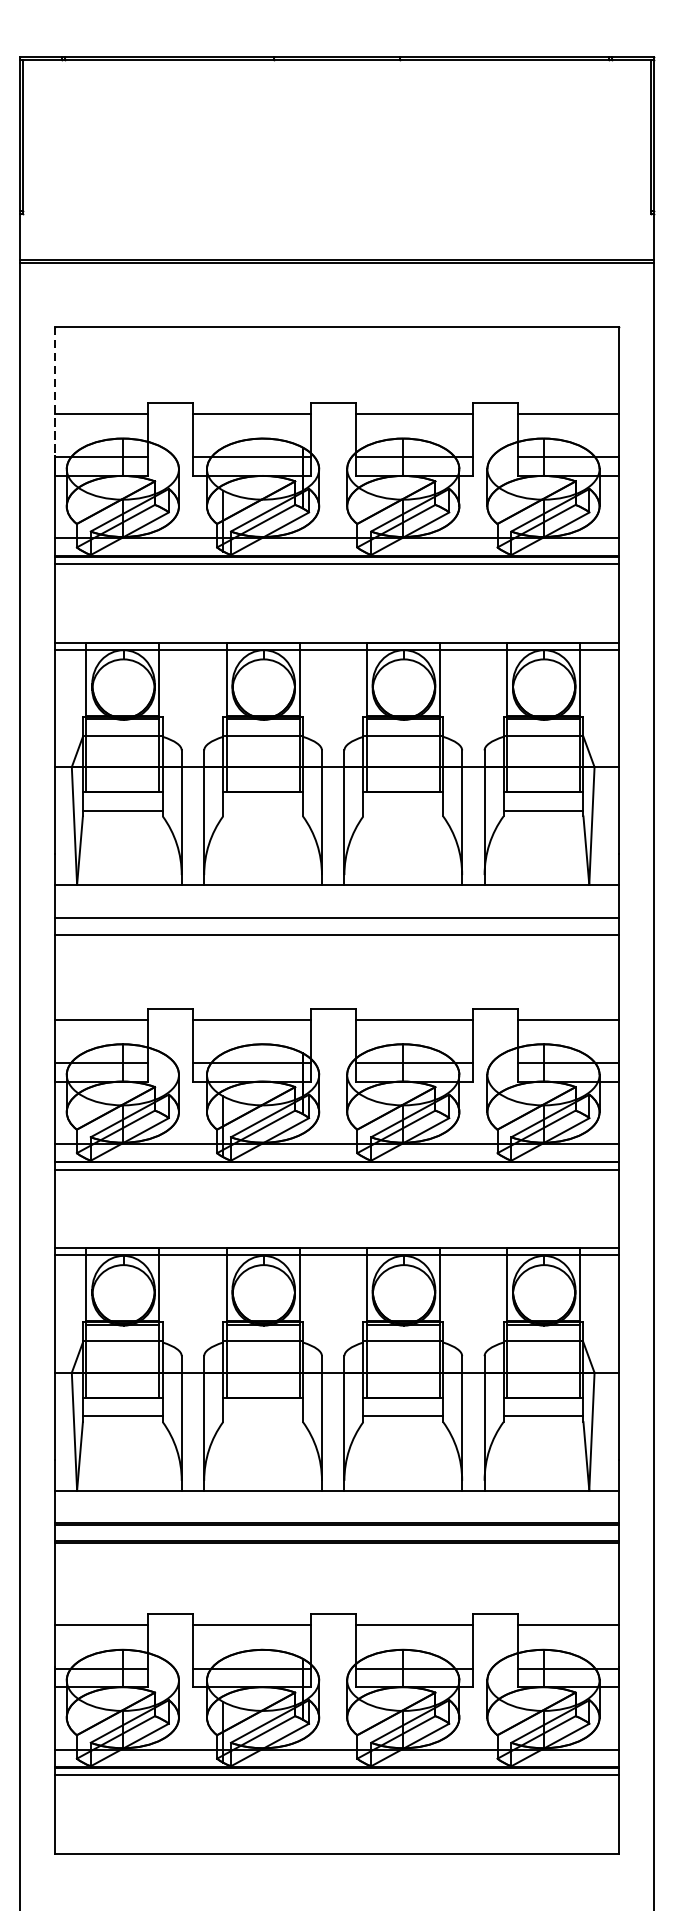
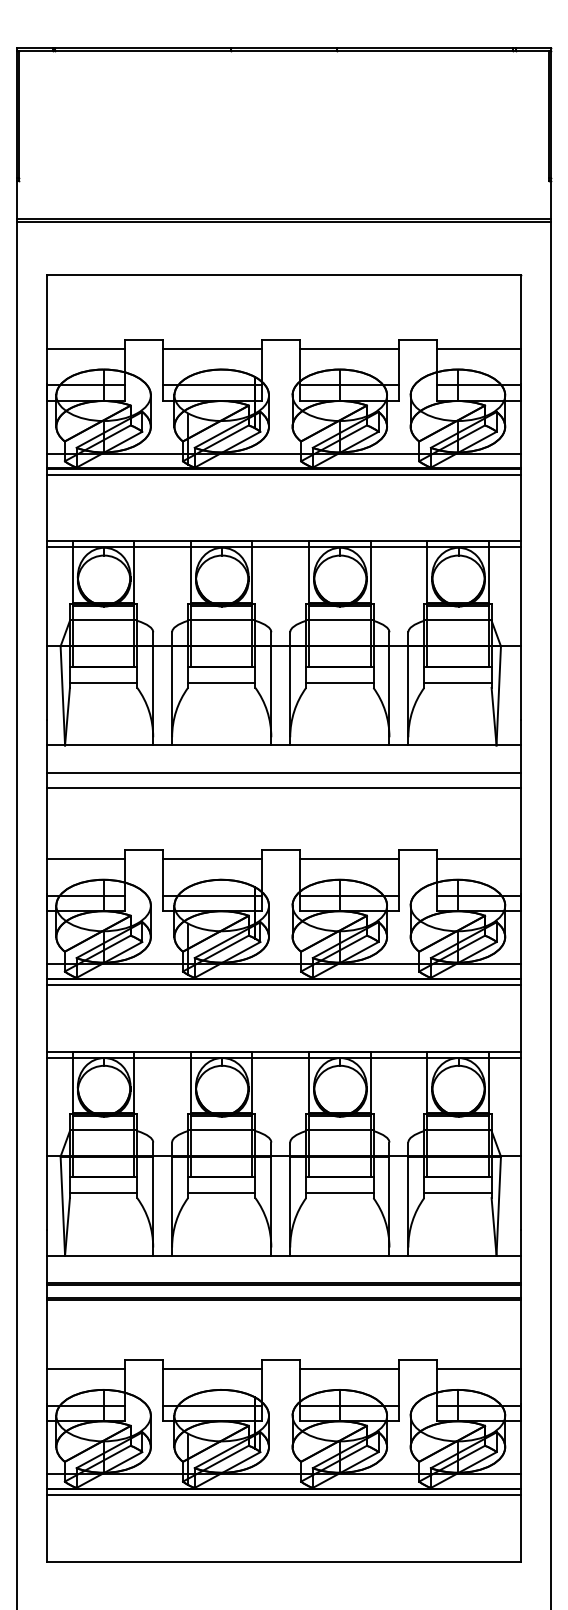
line: (55, 392) -> (46, 330), dashed -> solid
line: (262, 811) -> (221, 683), added
line: (402, 811) -> (339, 683), added
line: (262, 1416) -> (221, 1193), added

